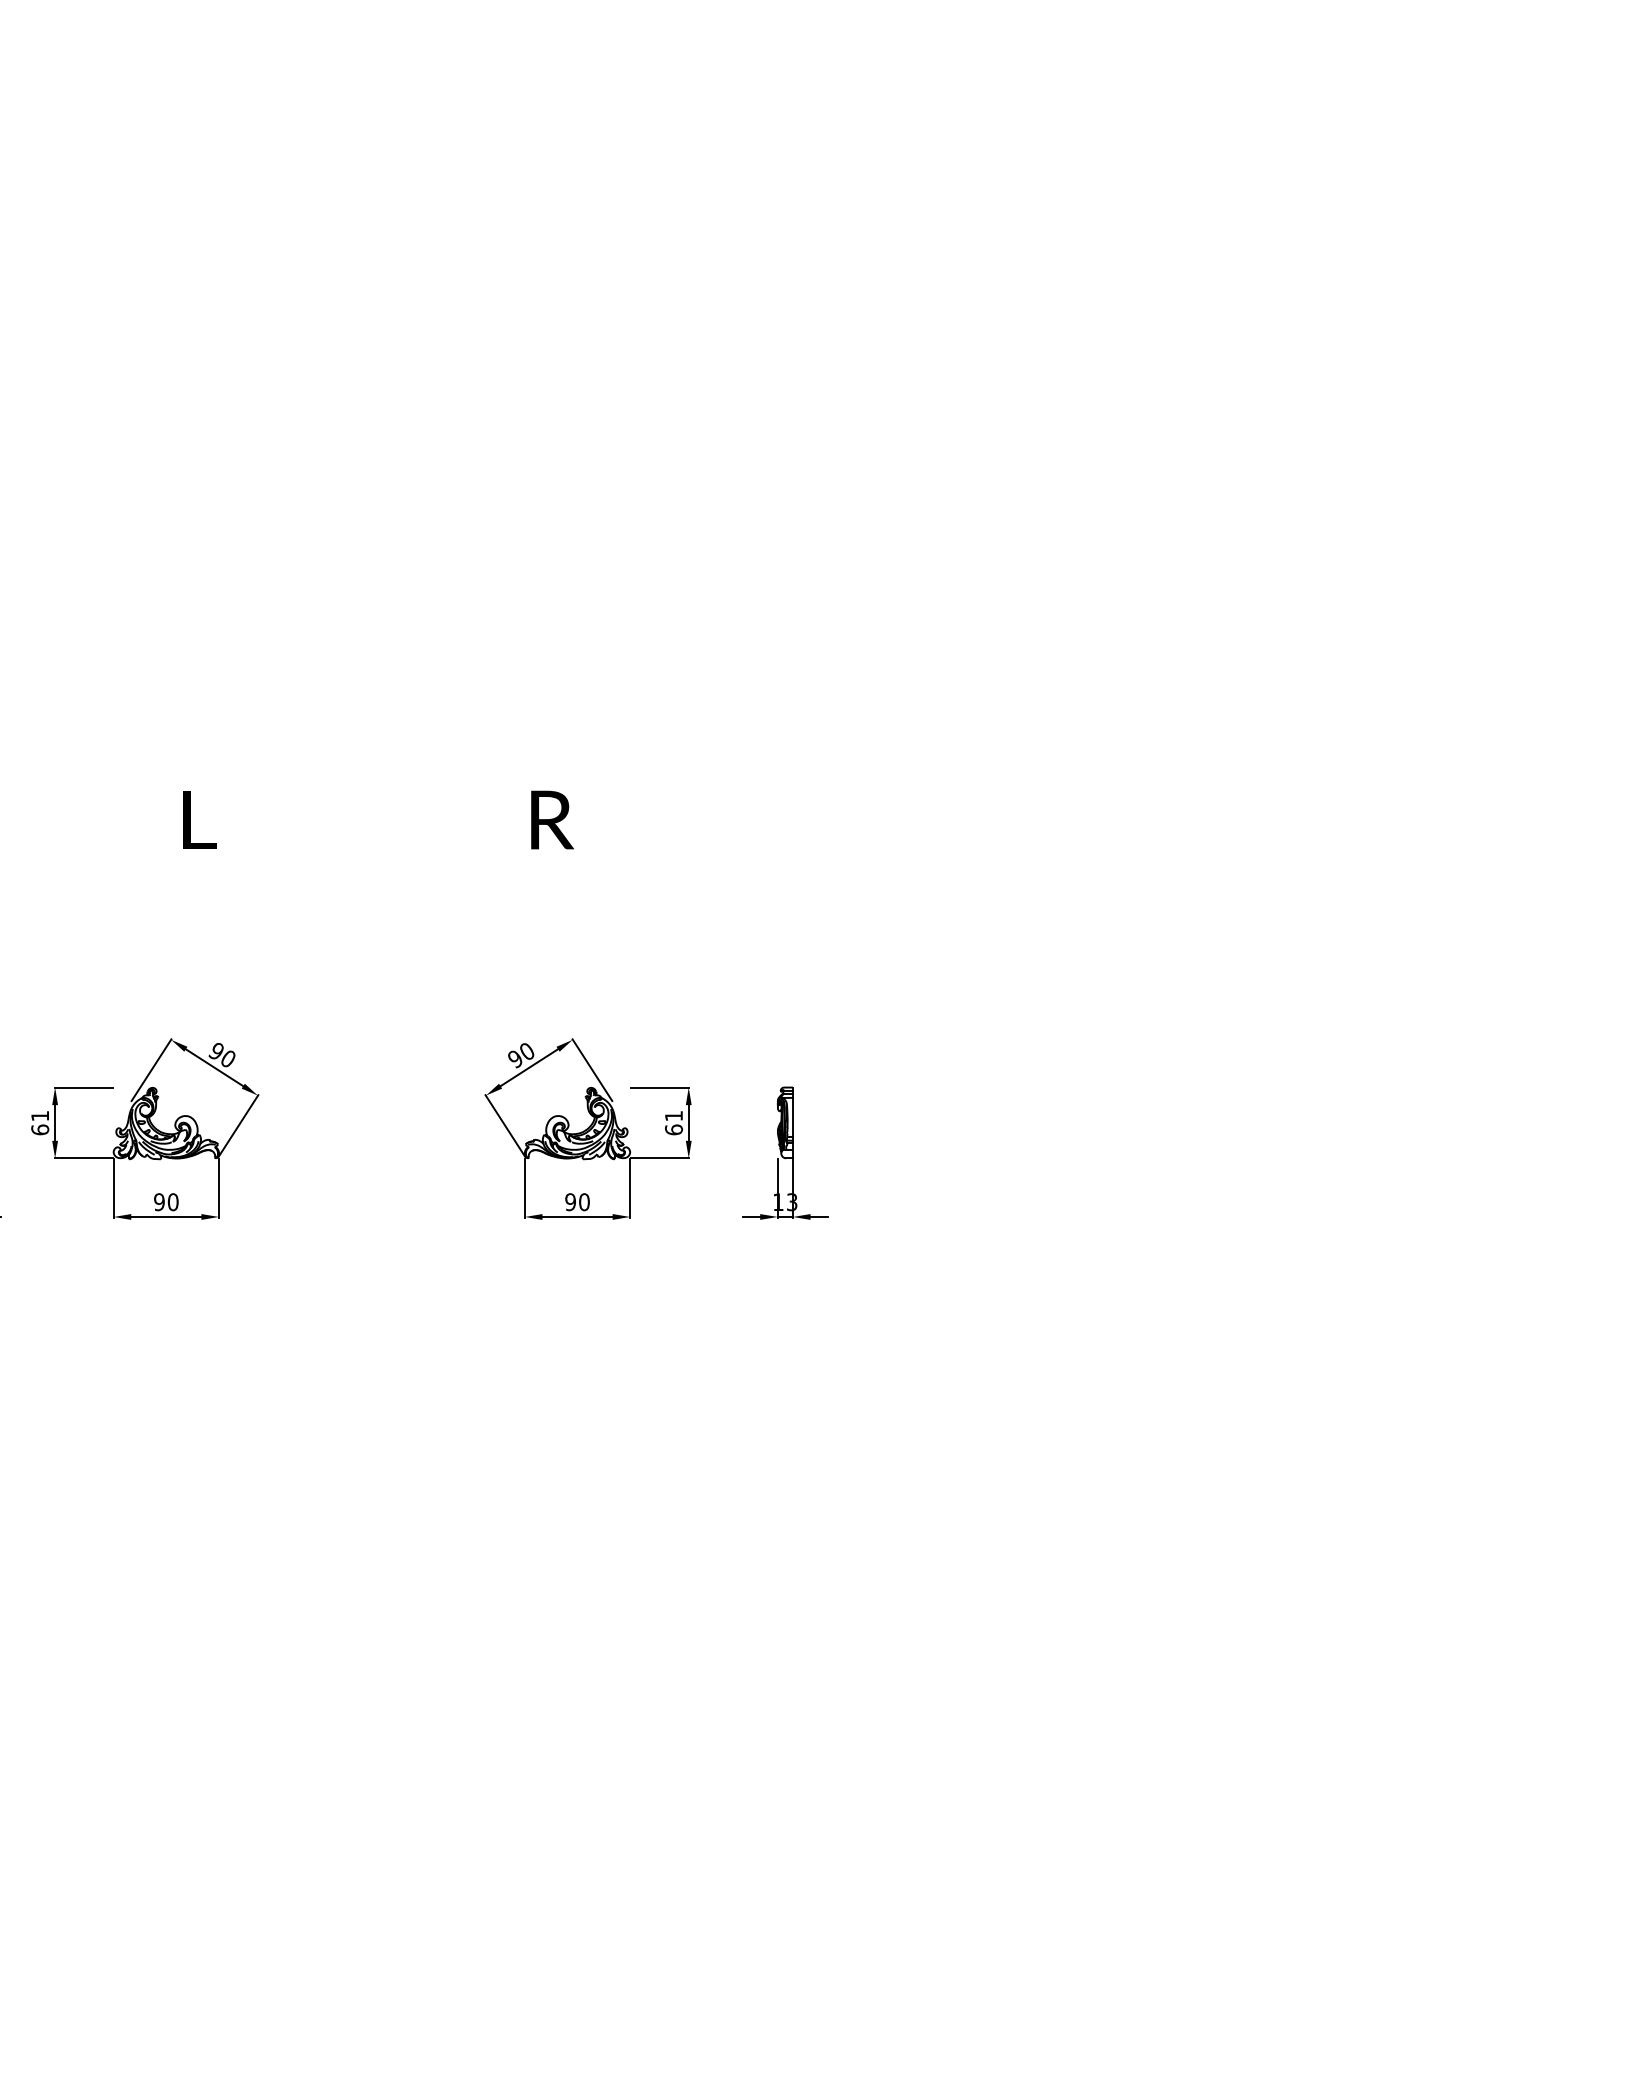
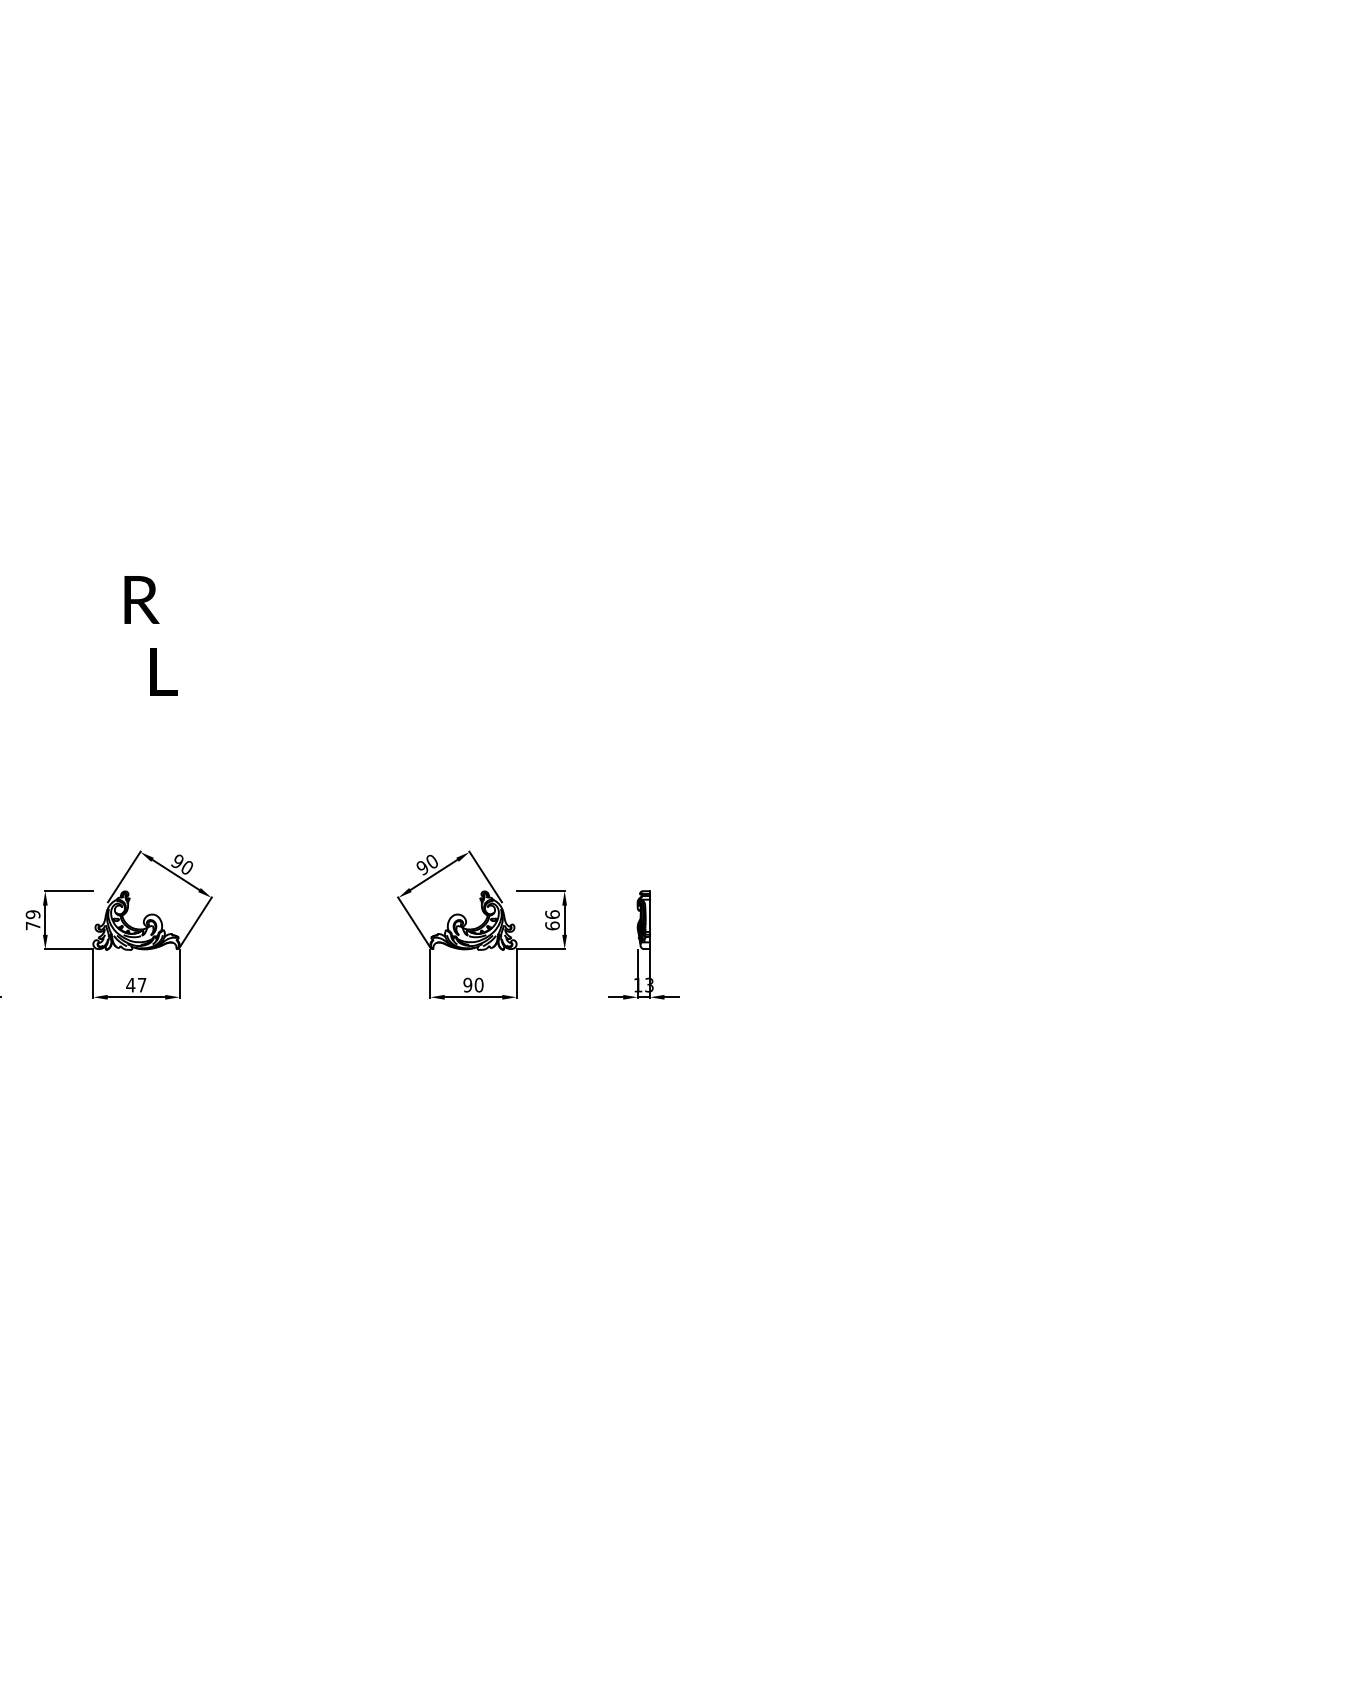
text: (551, 819) -> (141, 599), moved
text: (673, 1115) -> (552, 914), 61 -> 66
text: (39, 1123) -> (32, 920), 61 -> 79
text: (166, 1201) -> (136, 984), 90 -> 47

